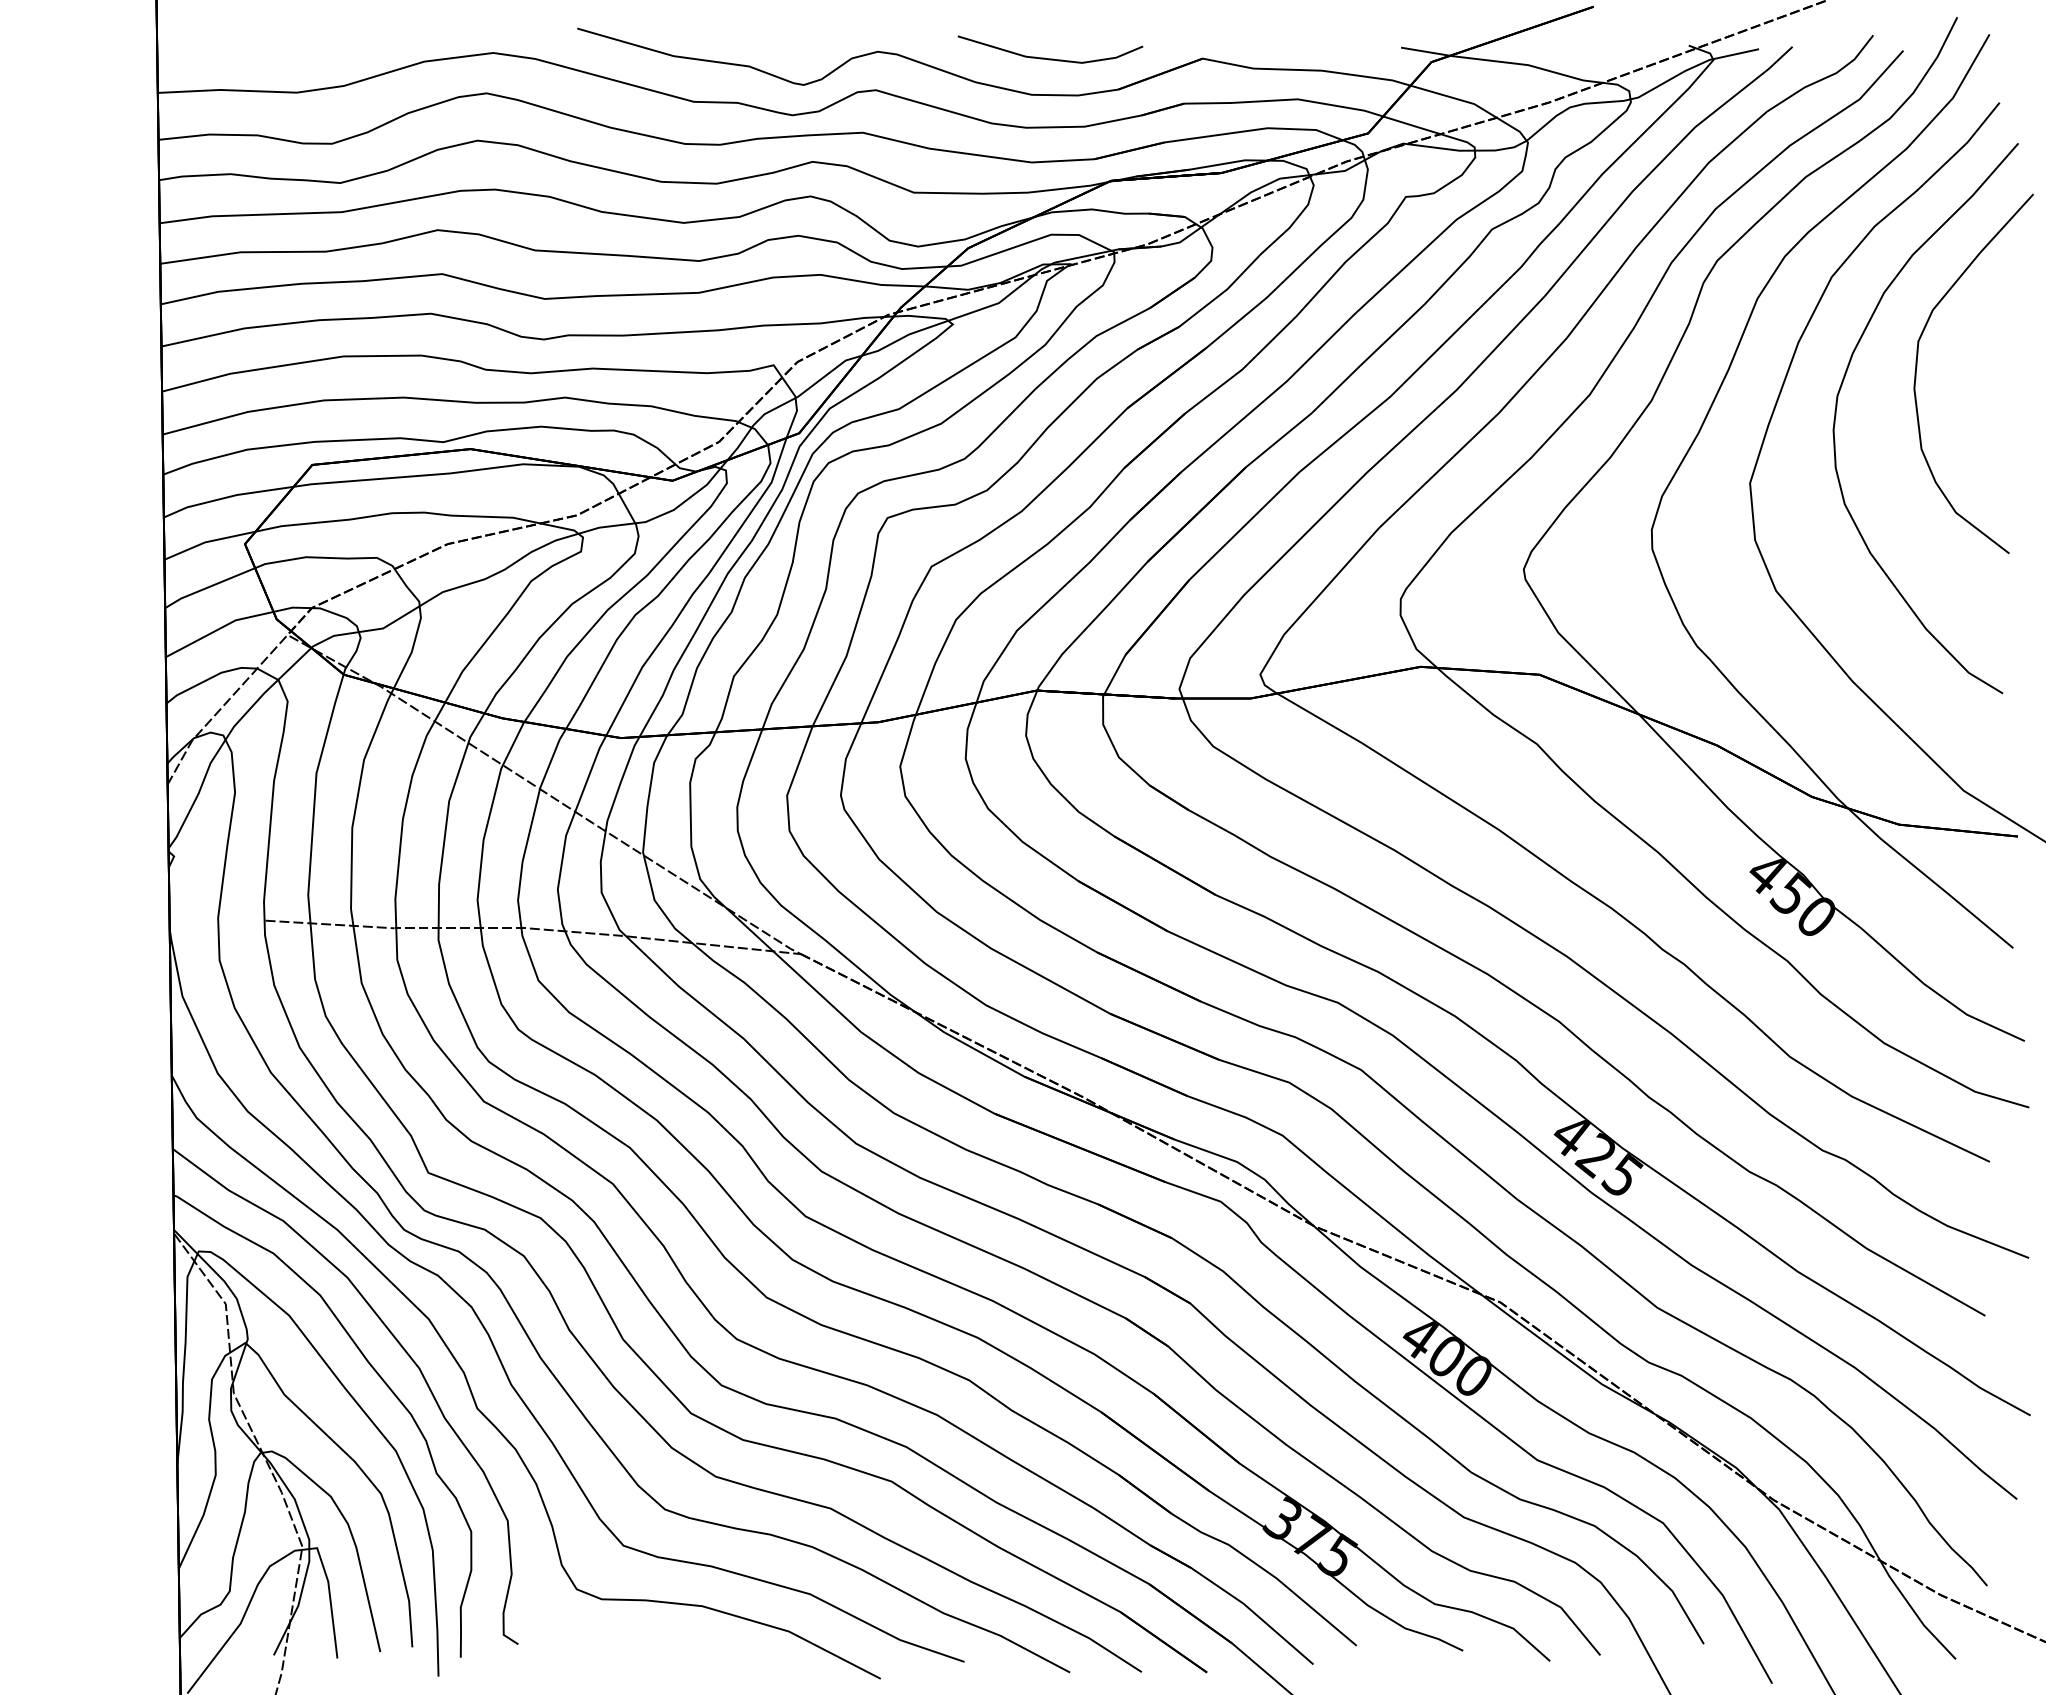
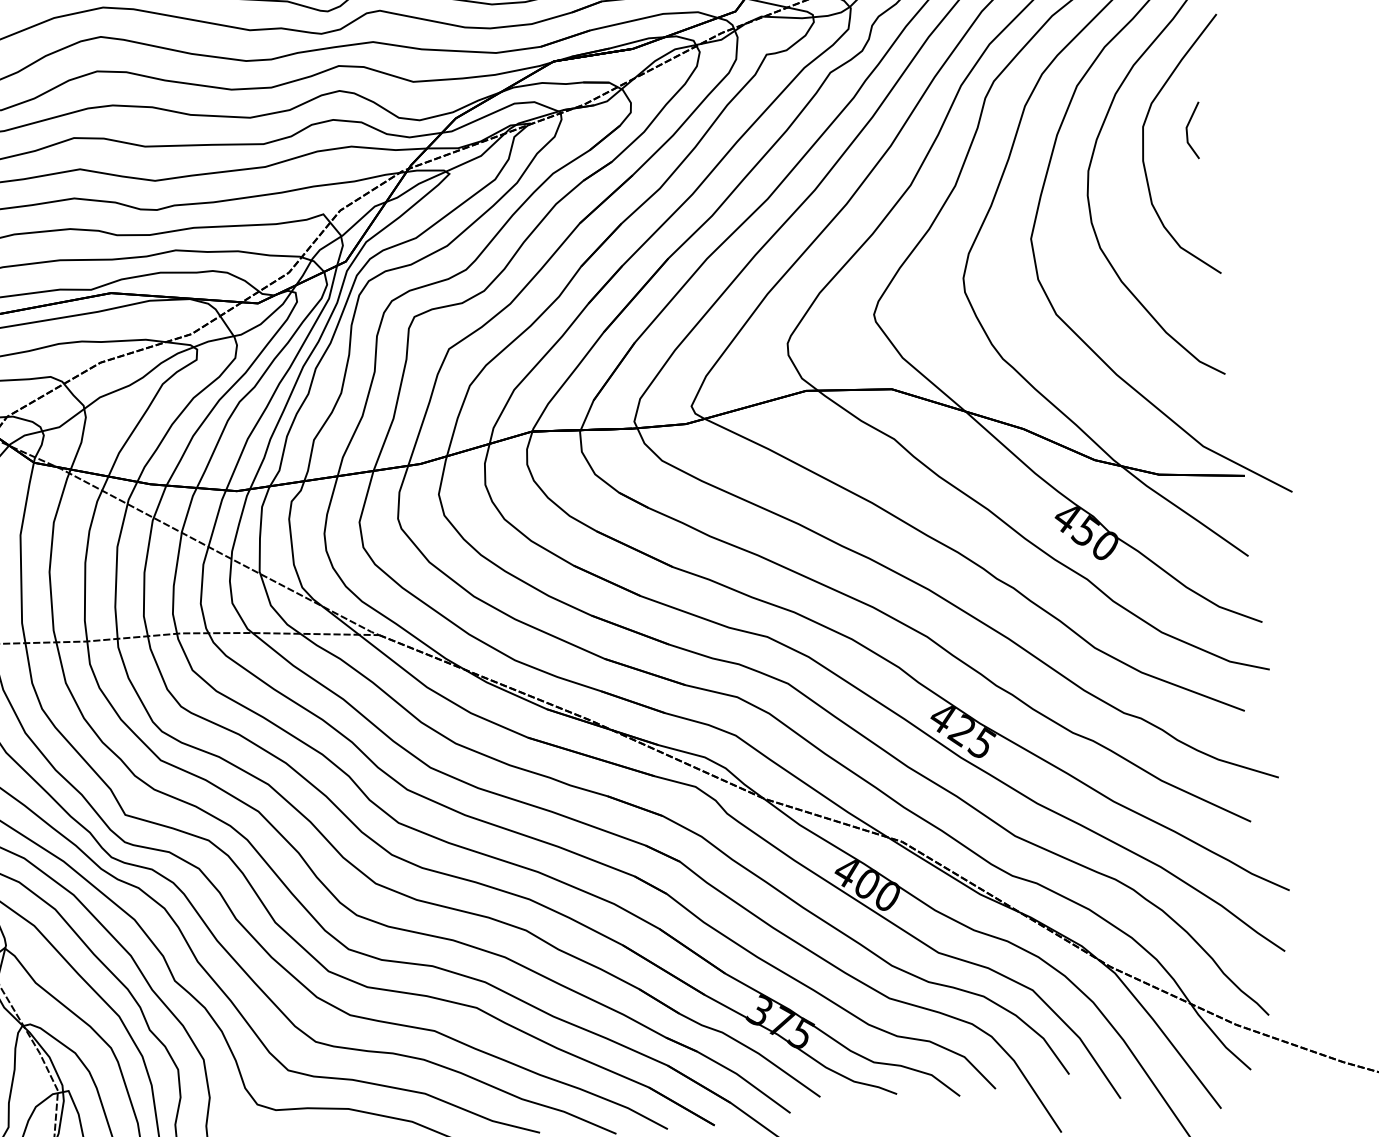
line: (1979, 352) -> (1187, 131), added

